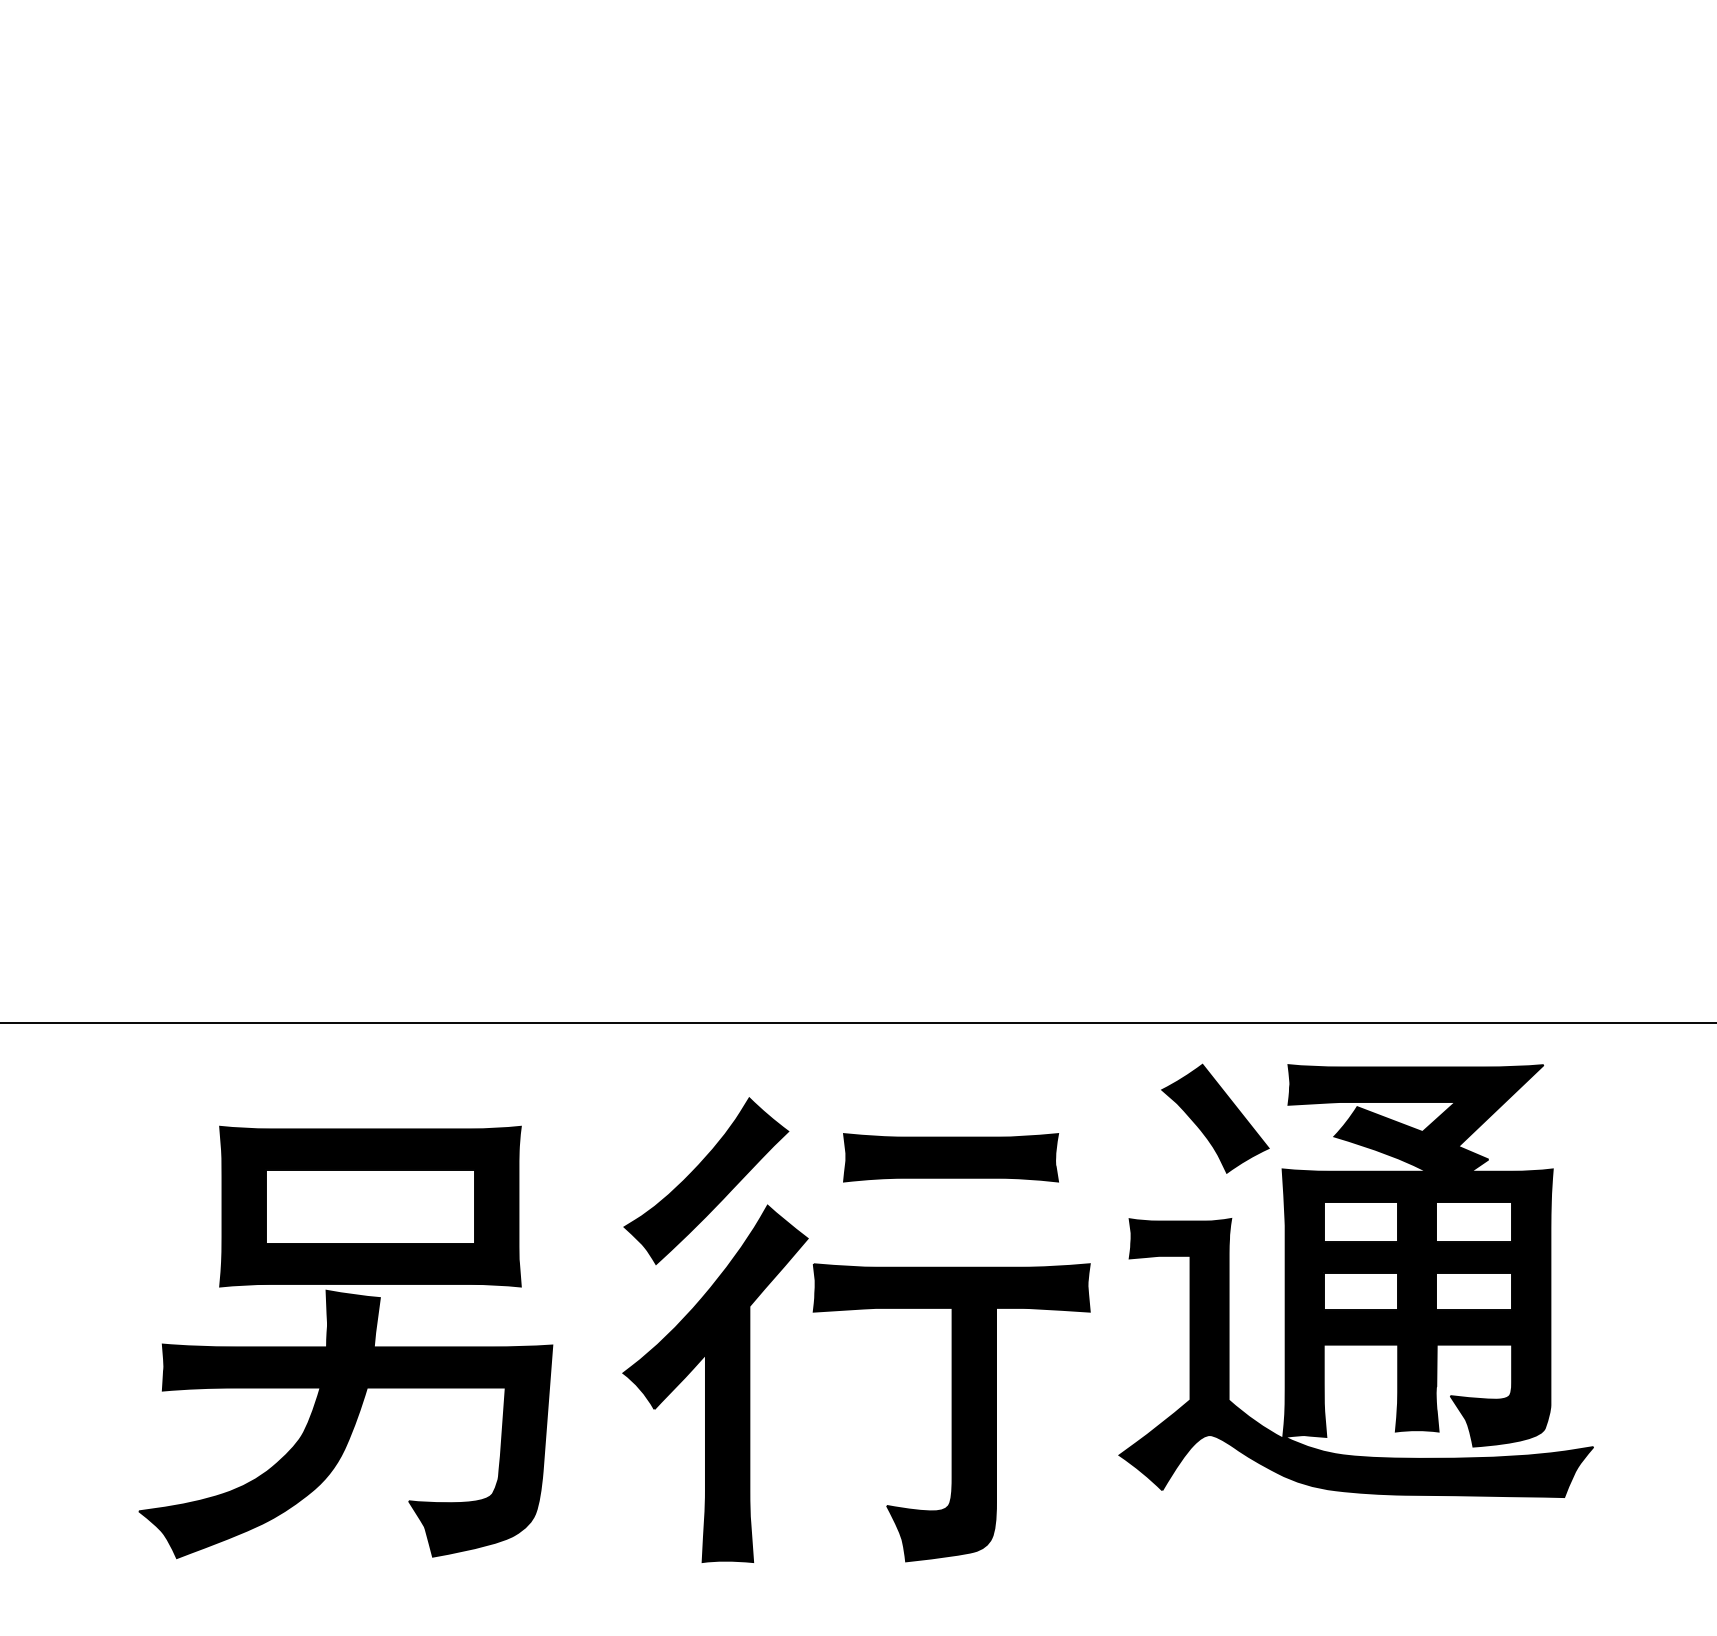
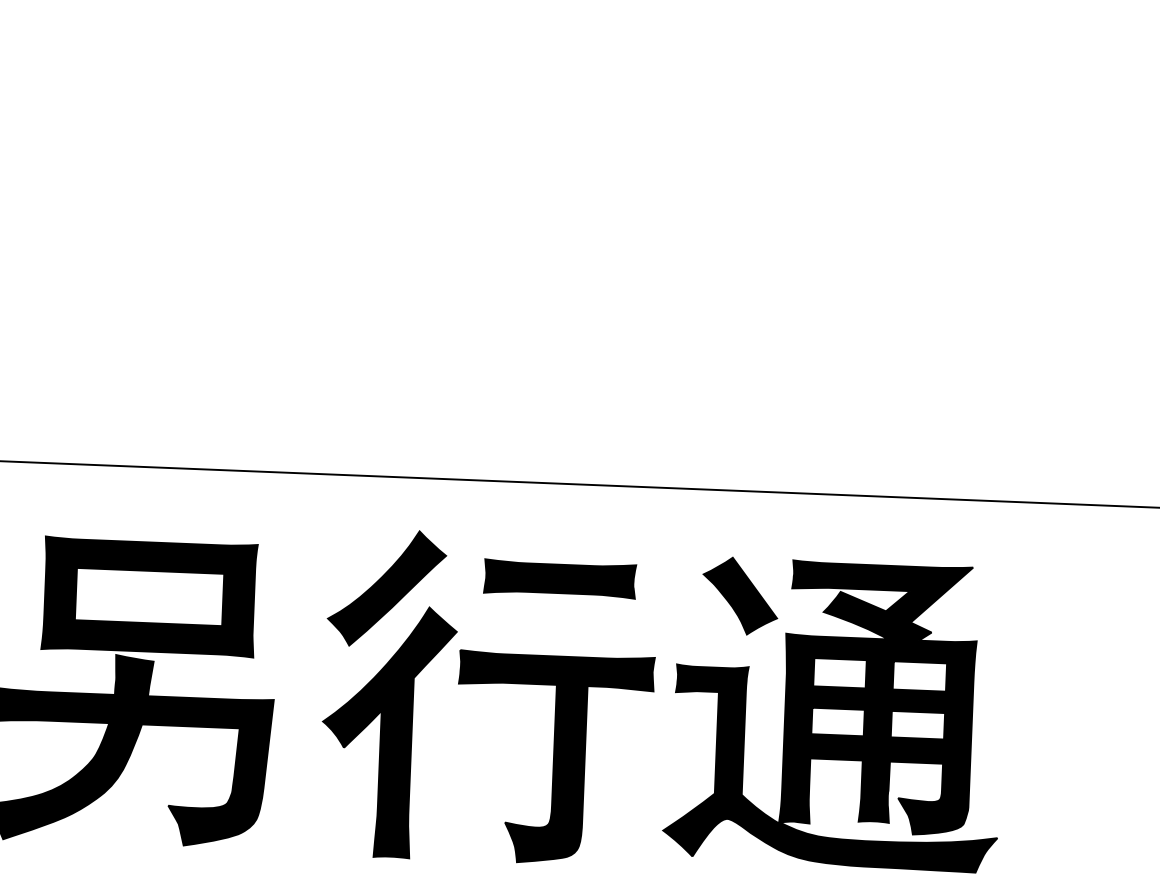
part: (1355, 1280) -> (834, 714), moved

